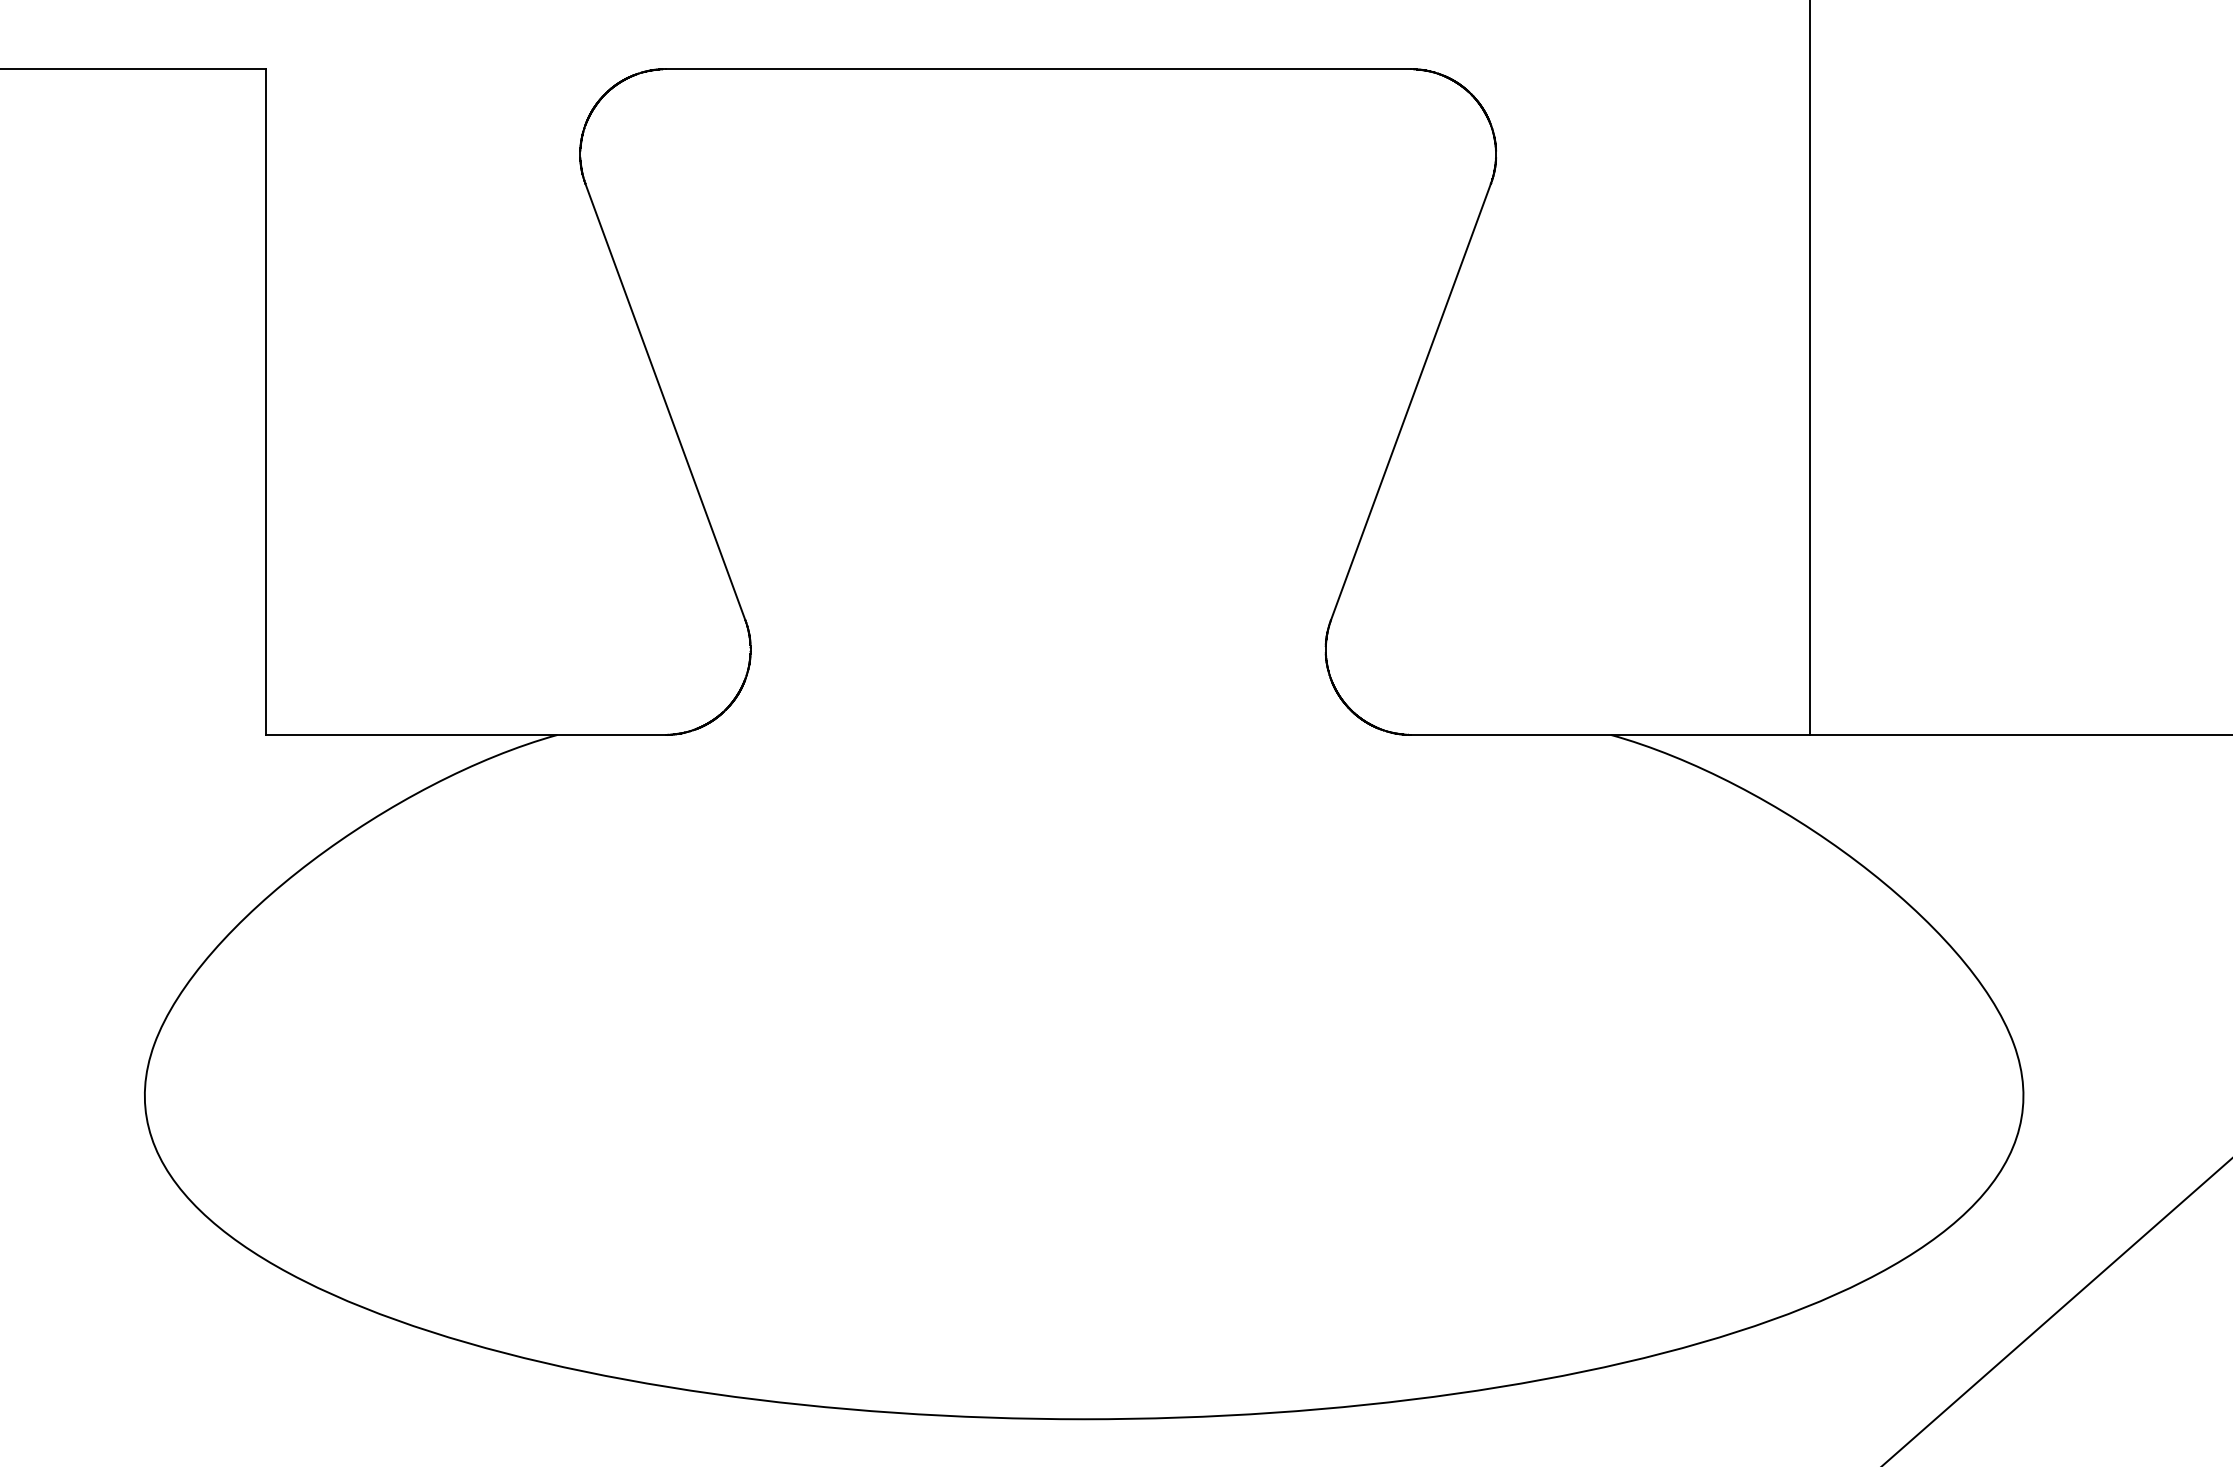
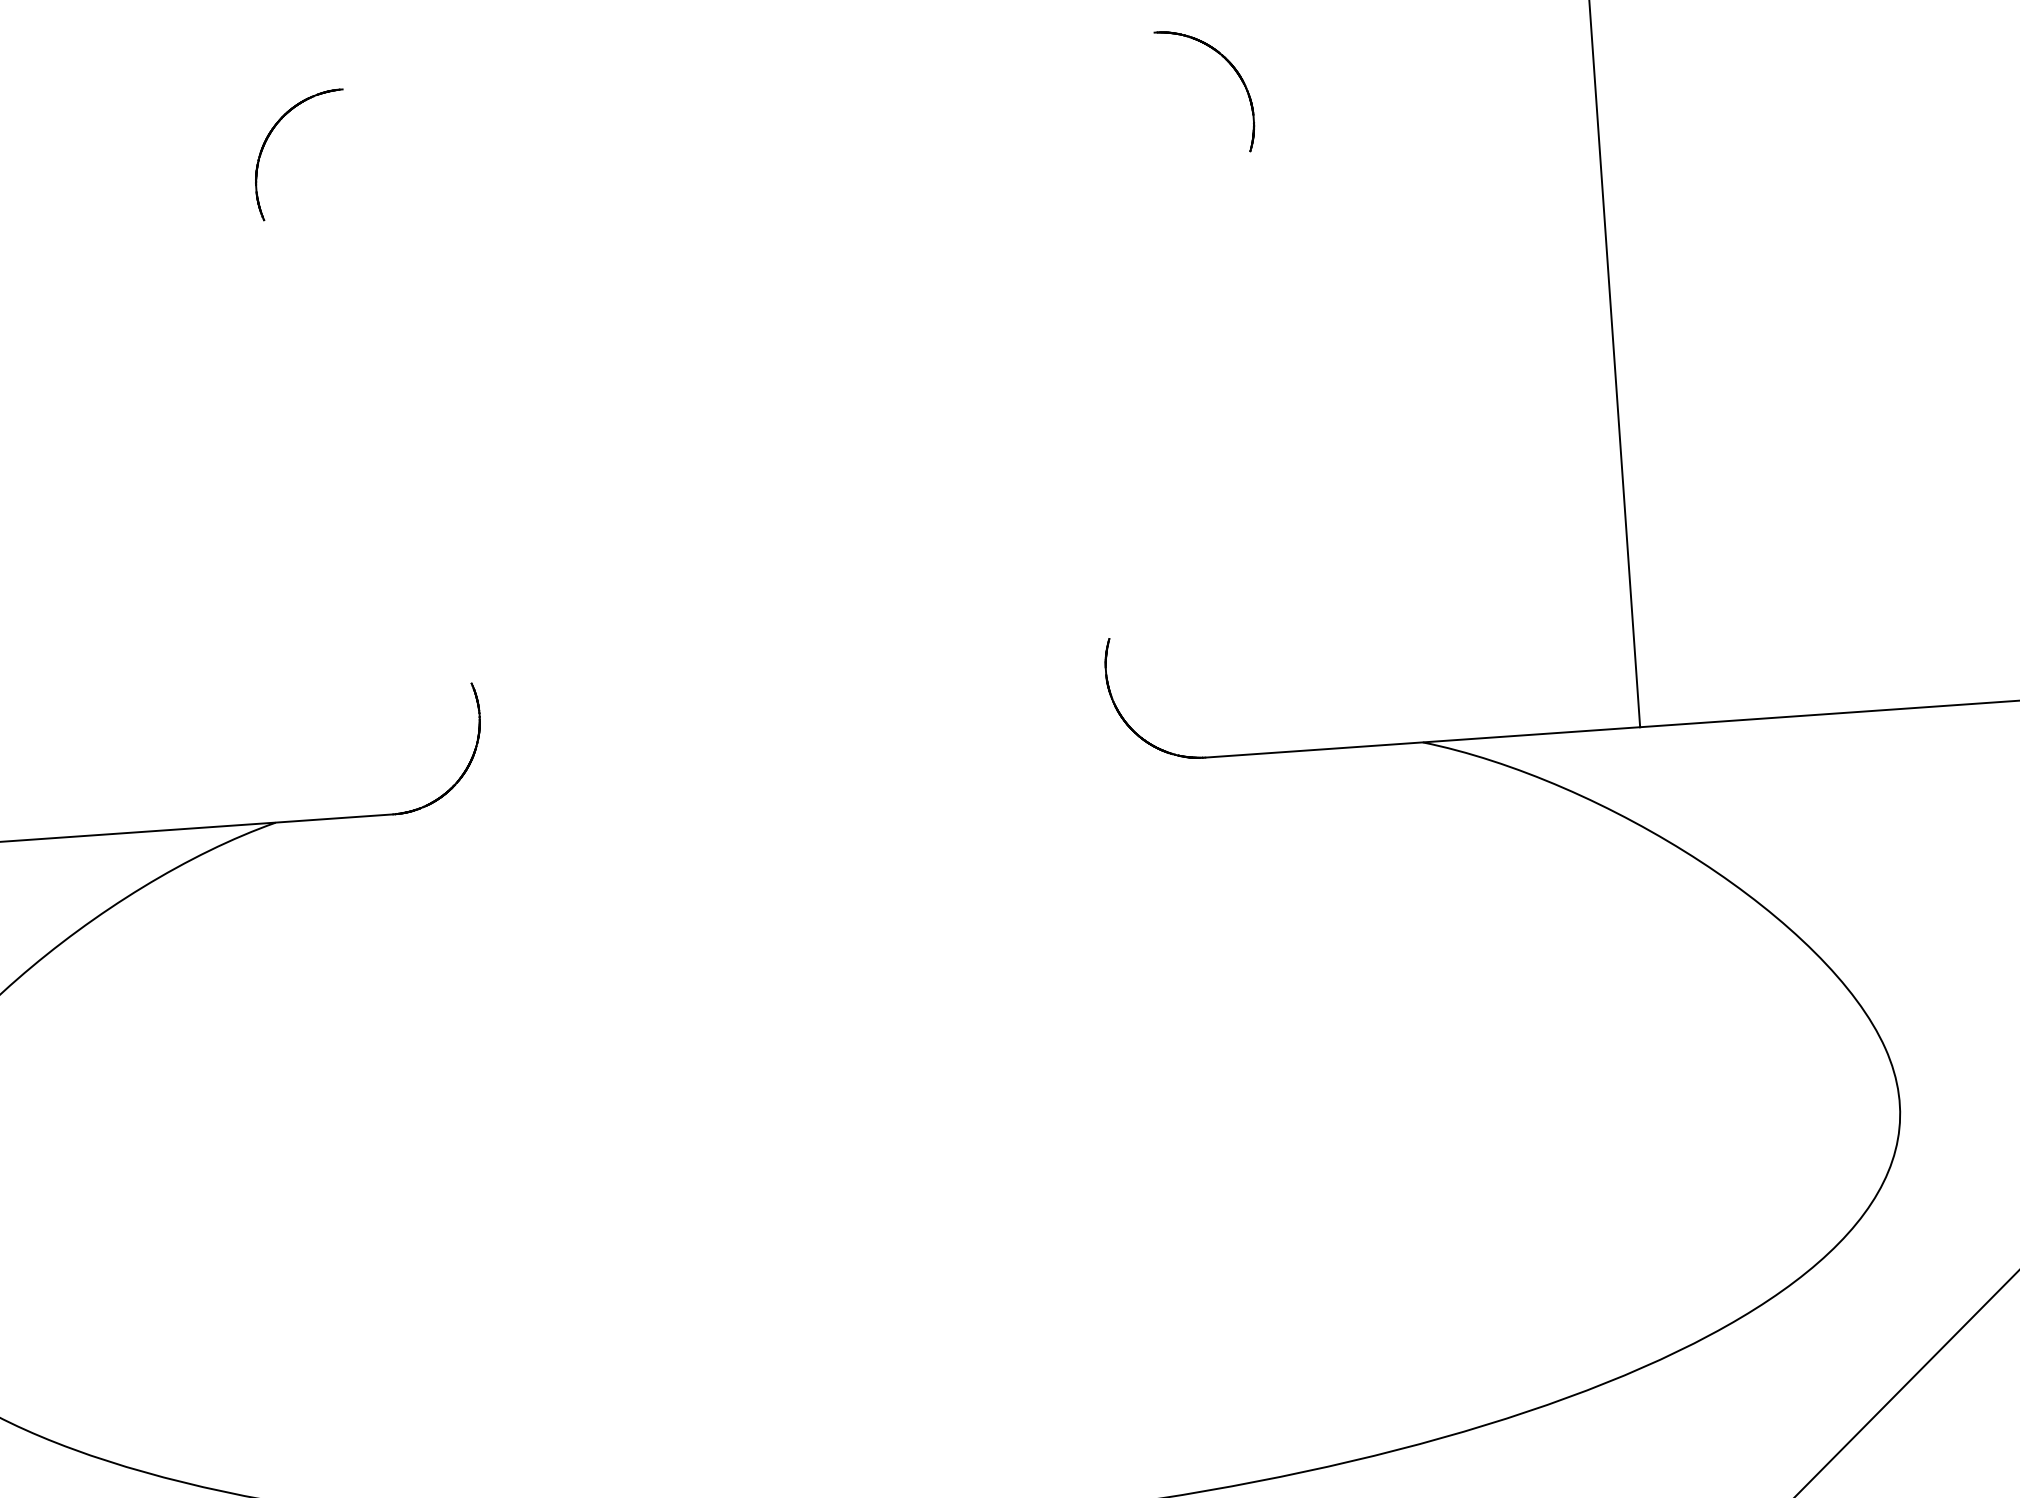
line: (1038, 69) -> (748, 61), removed
line: (665, 401) -> (367, 451), removed
line: (1410, 401) -> (1179, 394), removed

